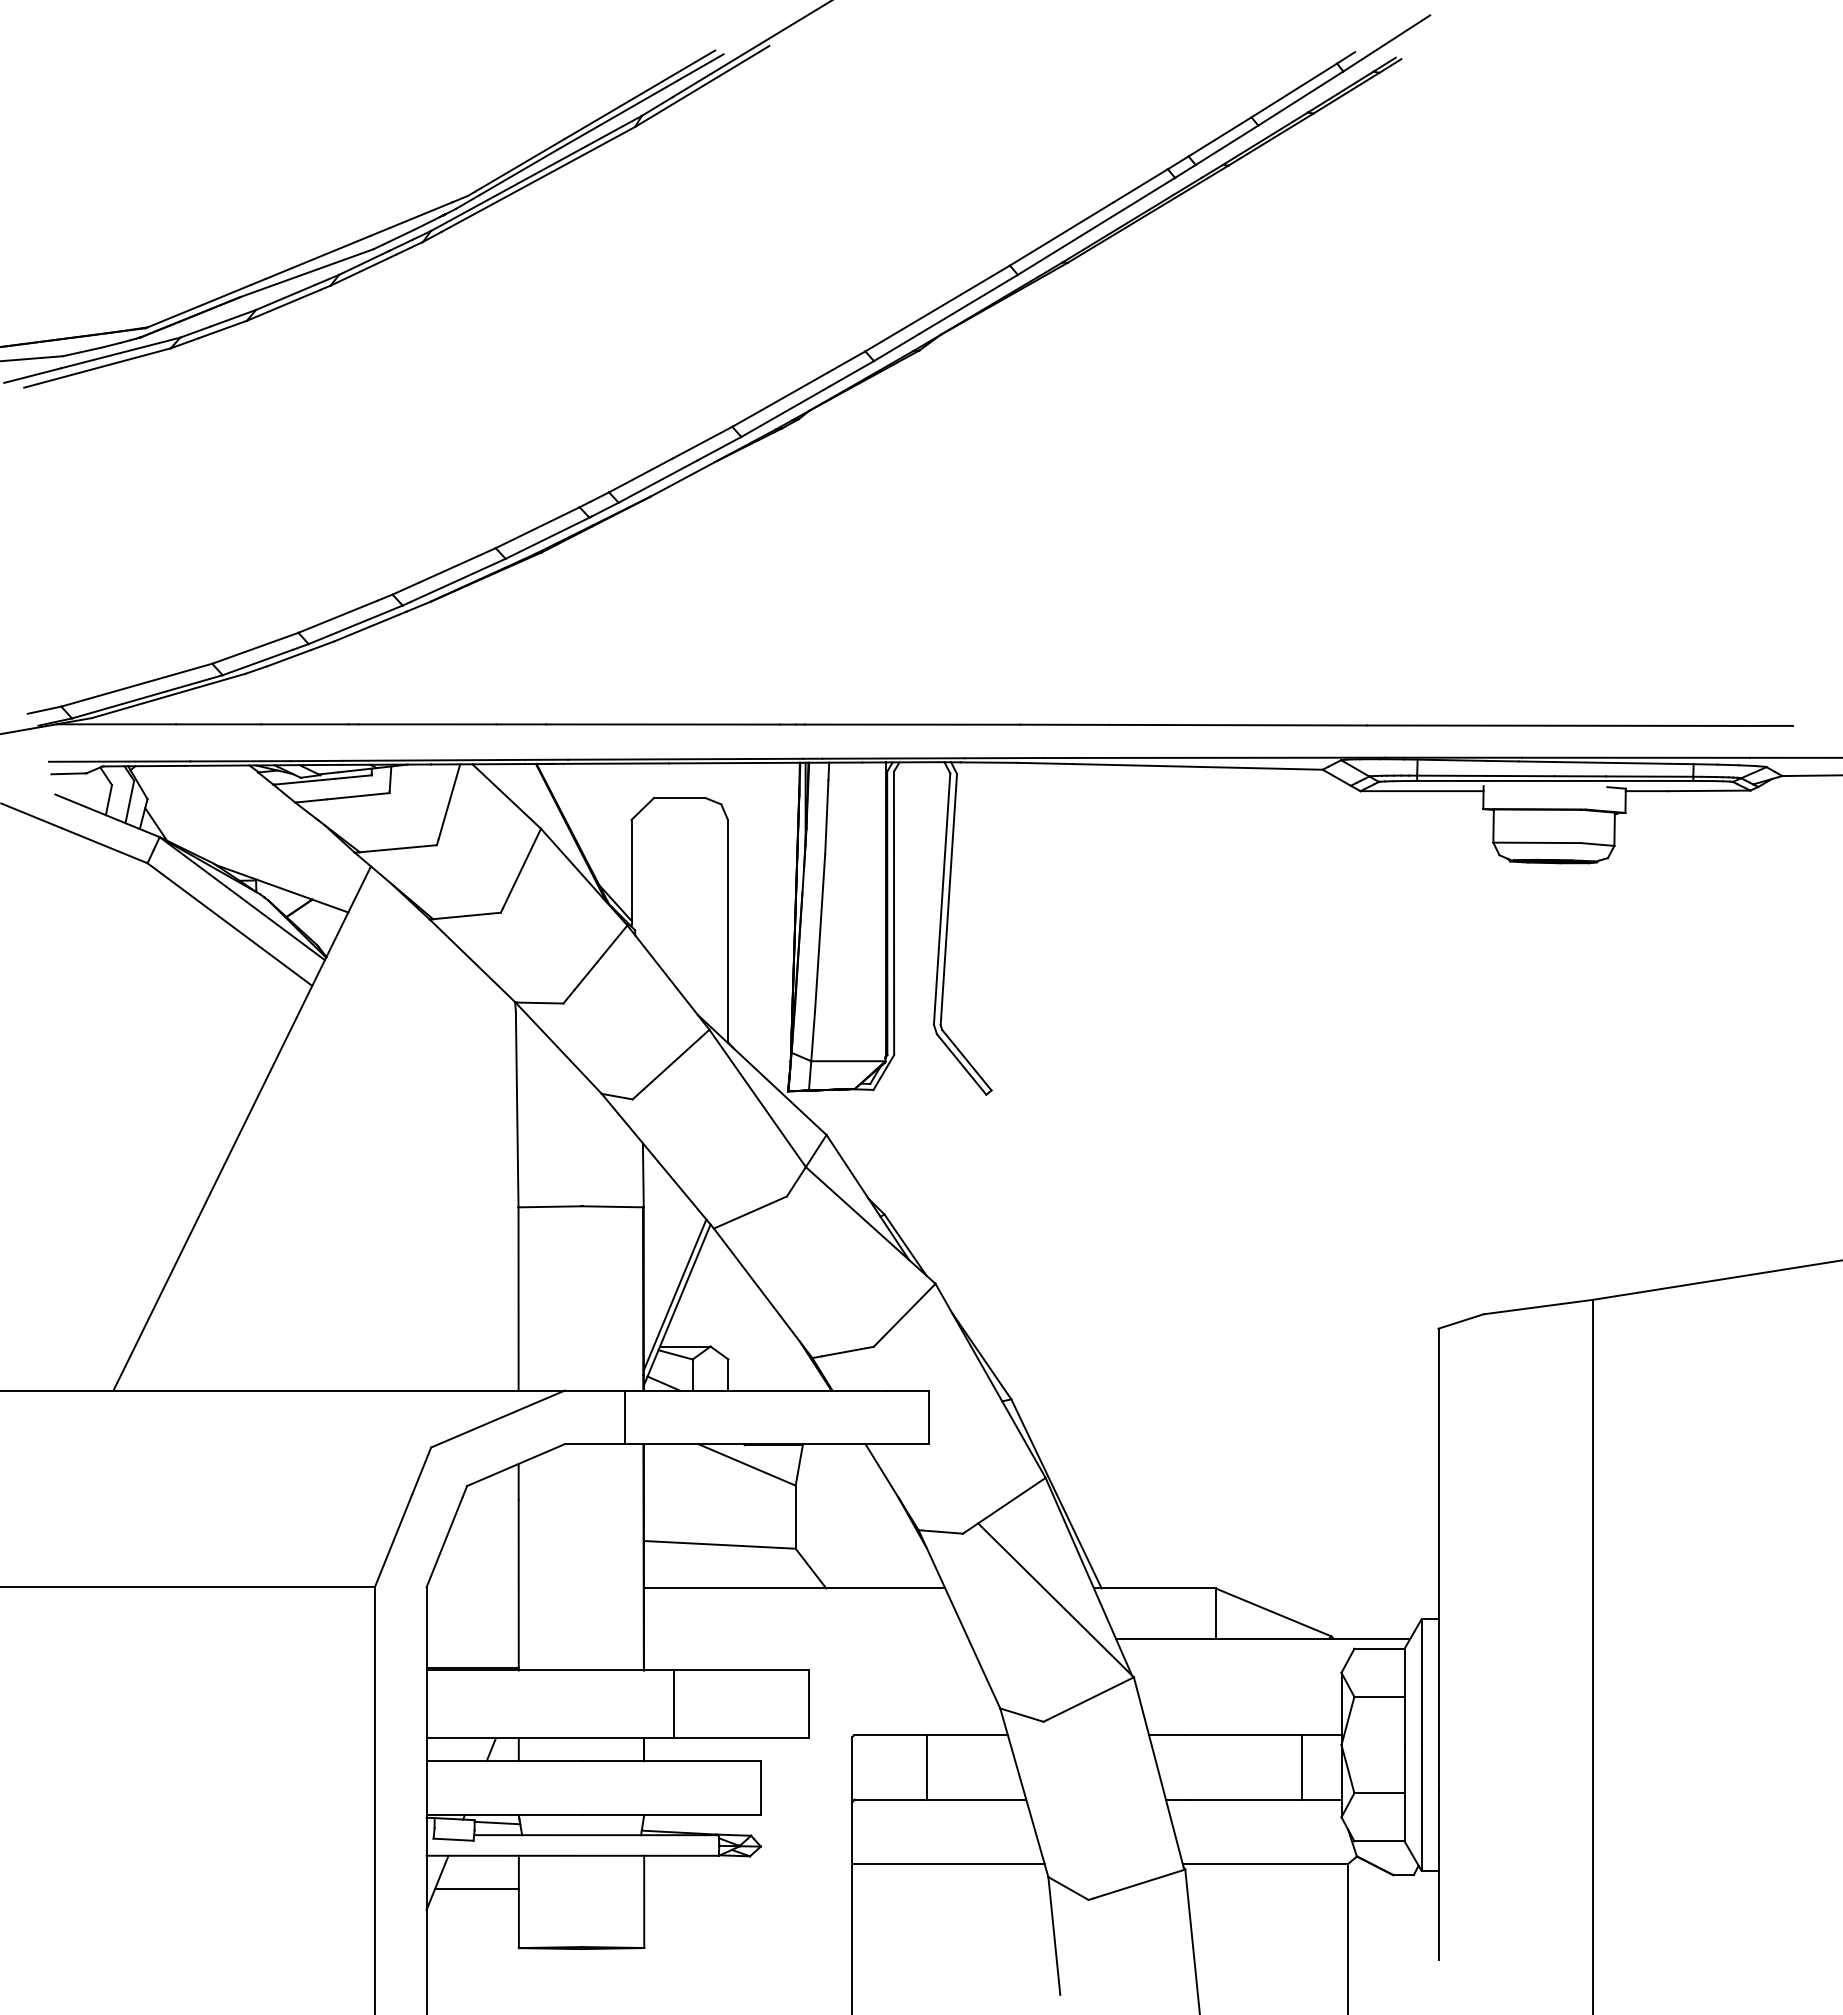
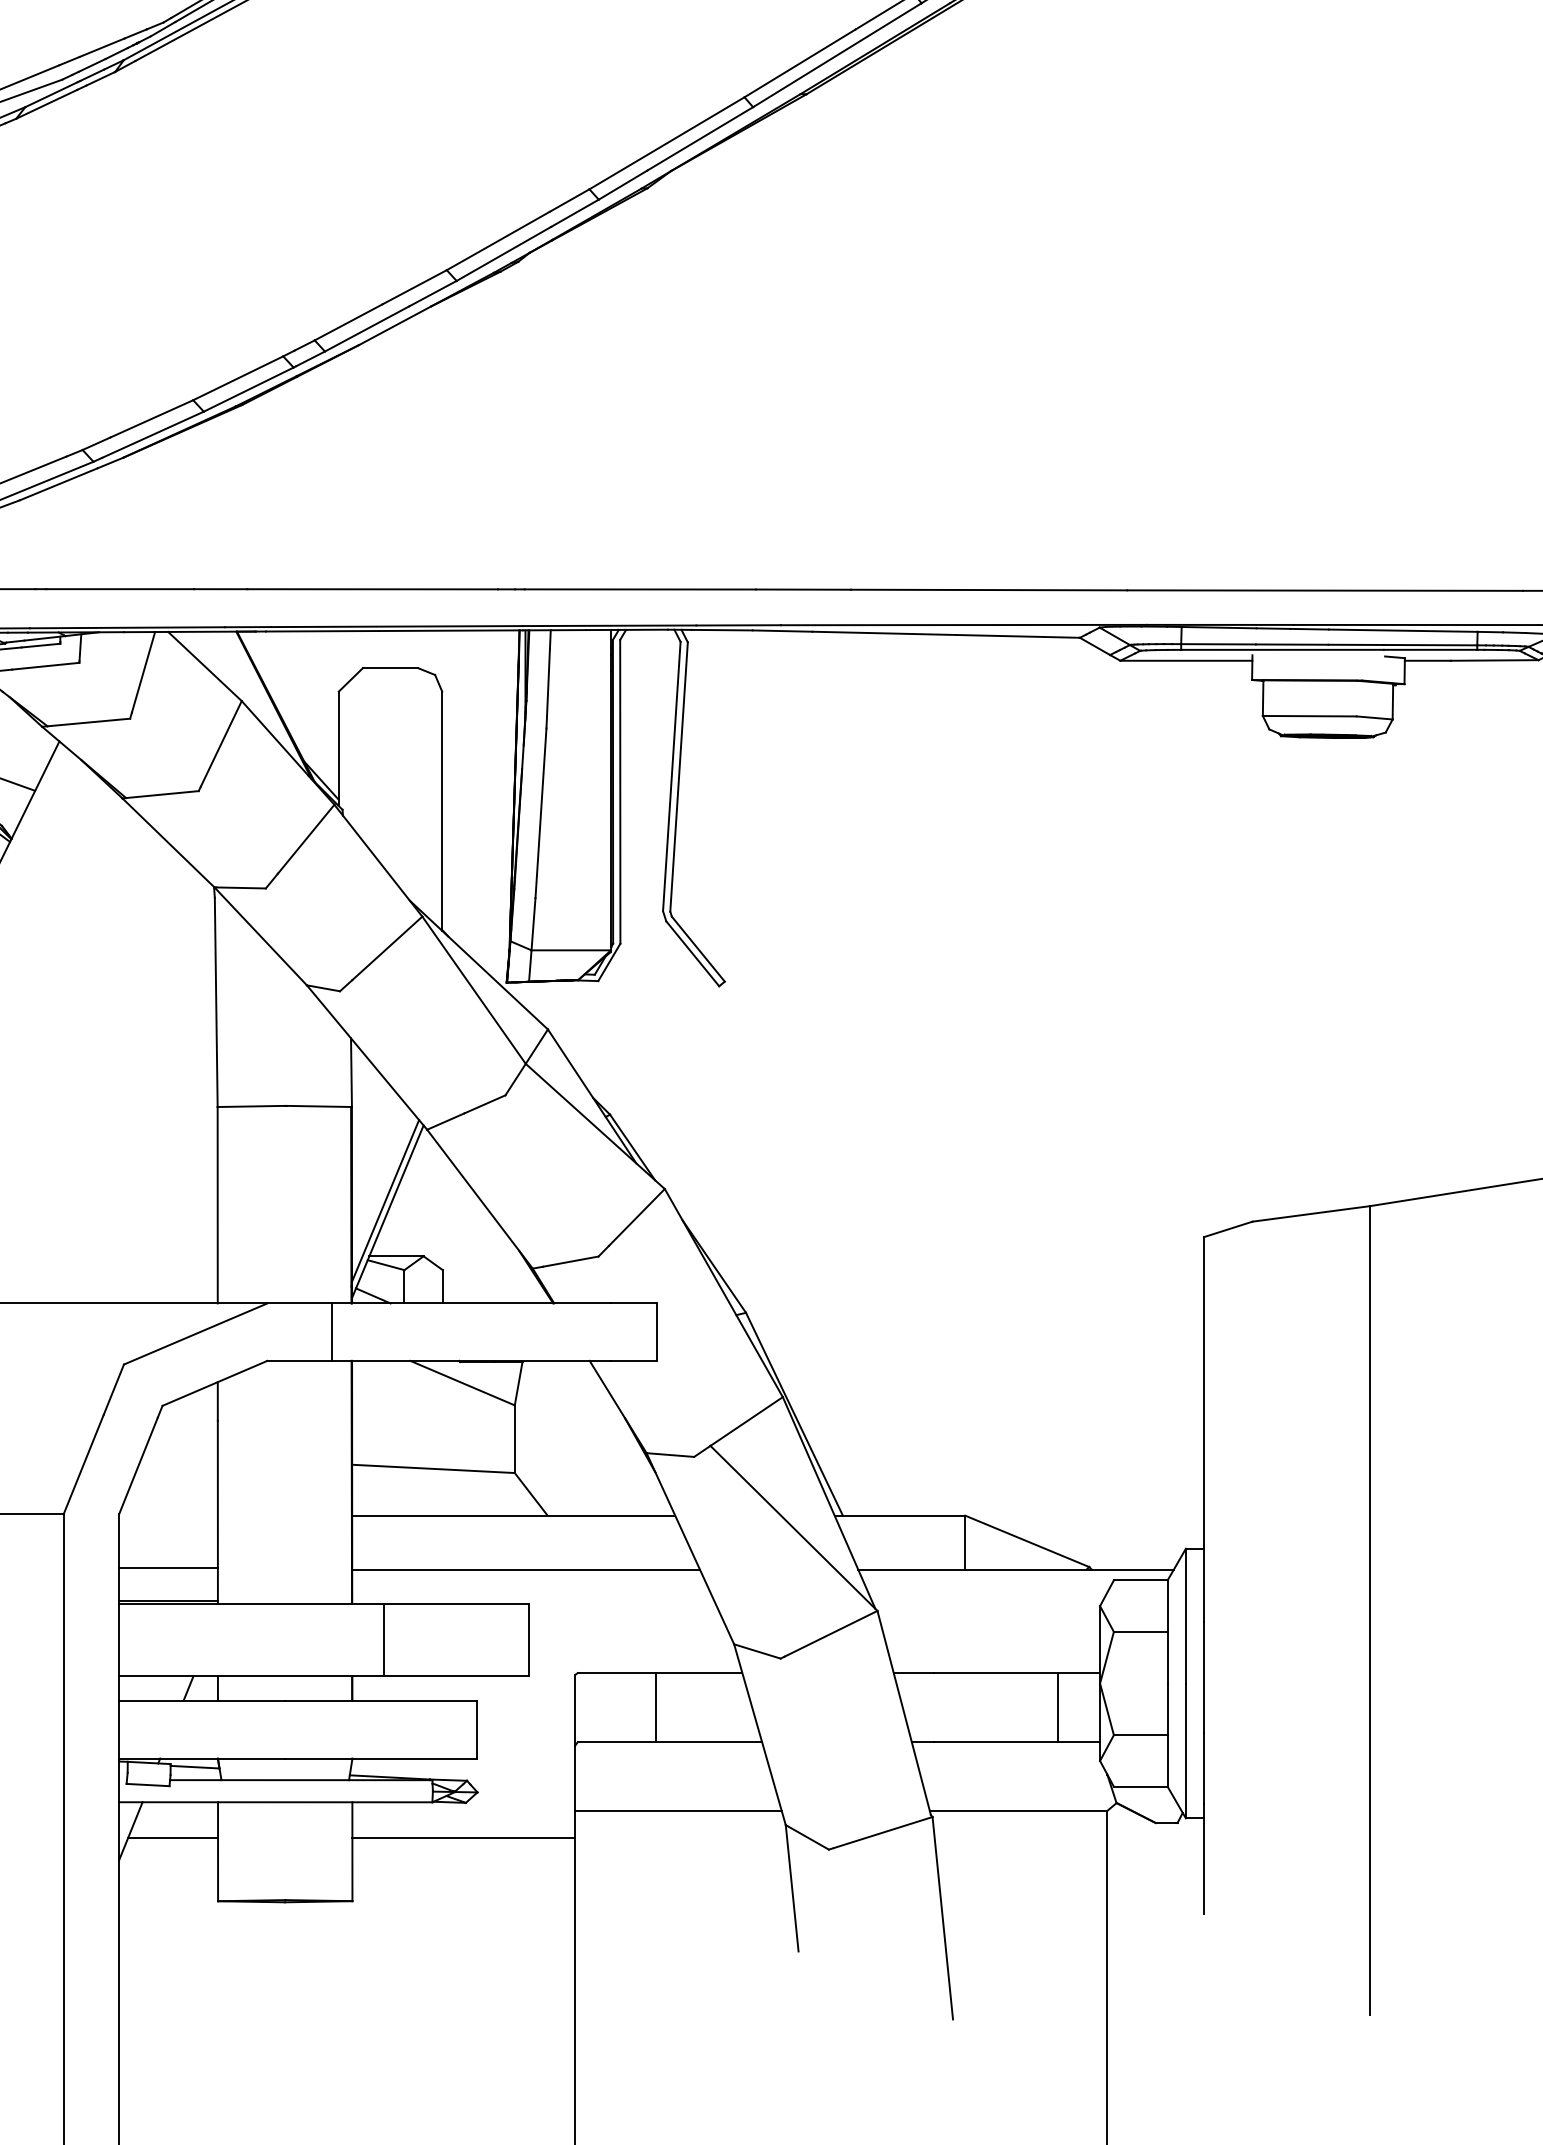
line: (472, 1637) -> (168, 1568), added
line: (806, 1638) -> (526, 1569), added
line: (748, 1889) -> (464, 1838), added

